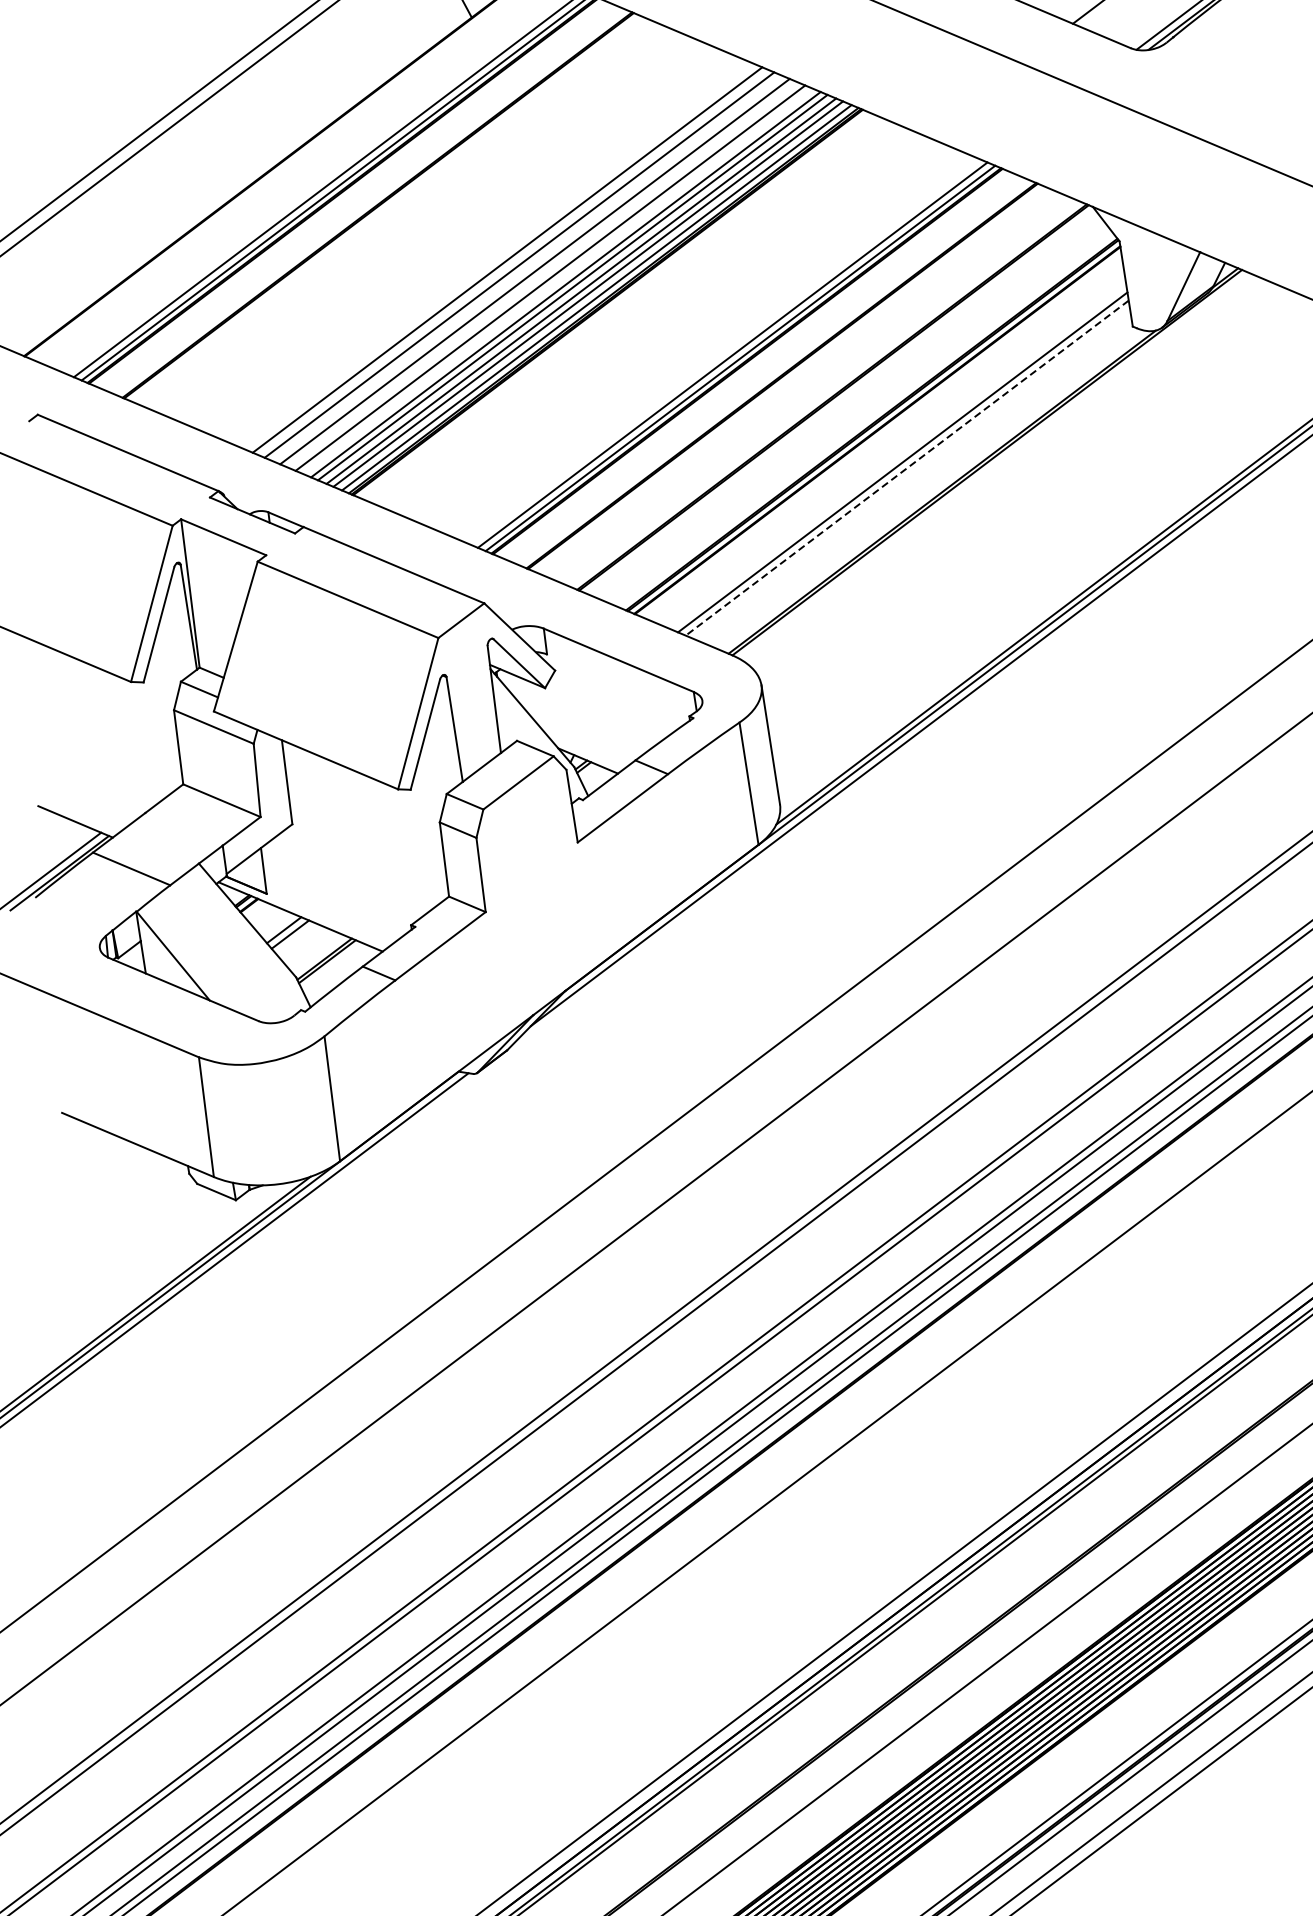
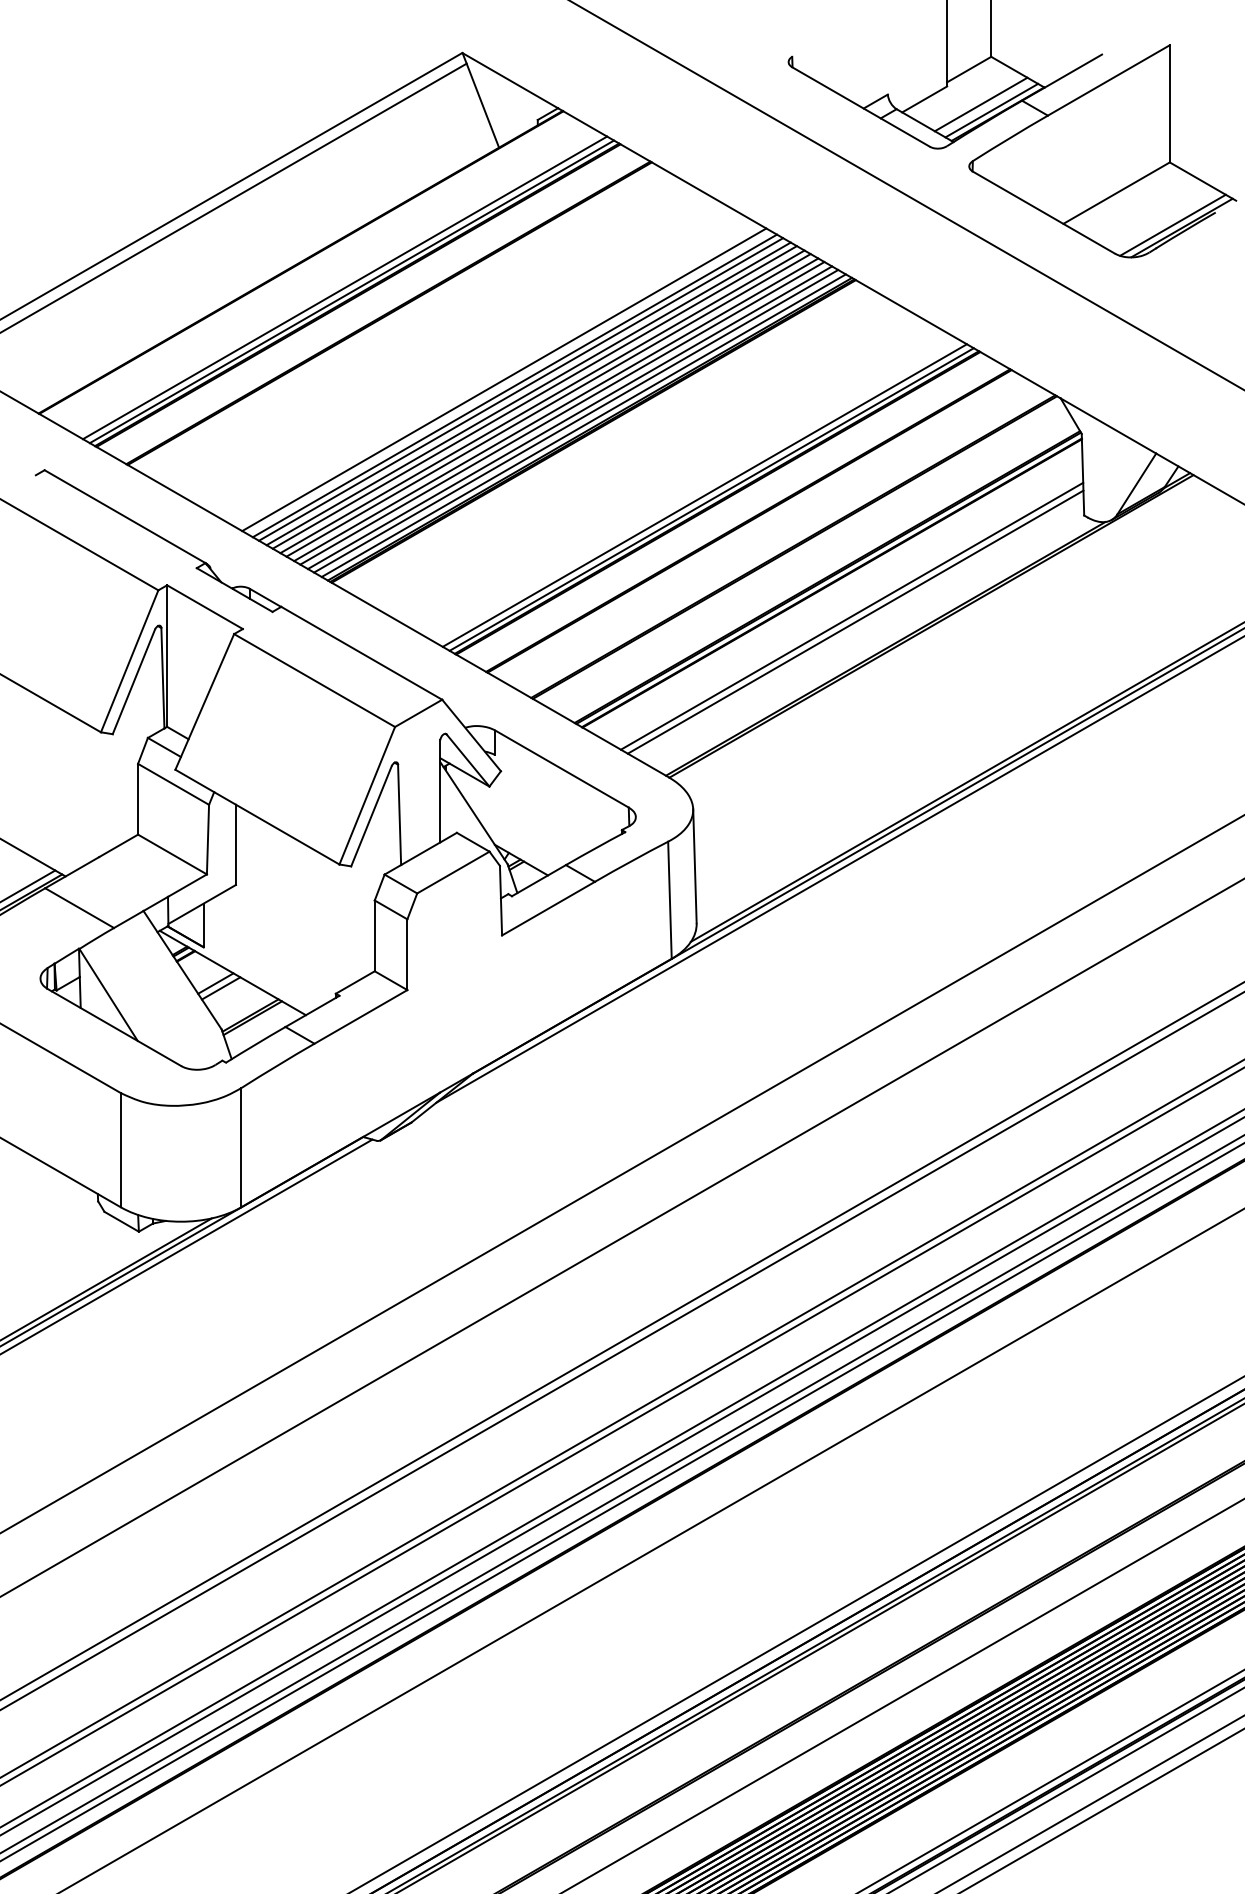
line: (526, 267) -> (521, 389), added
line: (541, 274) -> (534, 397), added
line: (557, 281) -> (548, 405), added
line: (907, 468) -> (855, 622), dashed -> solid

